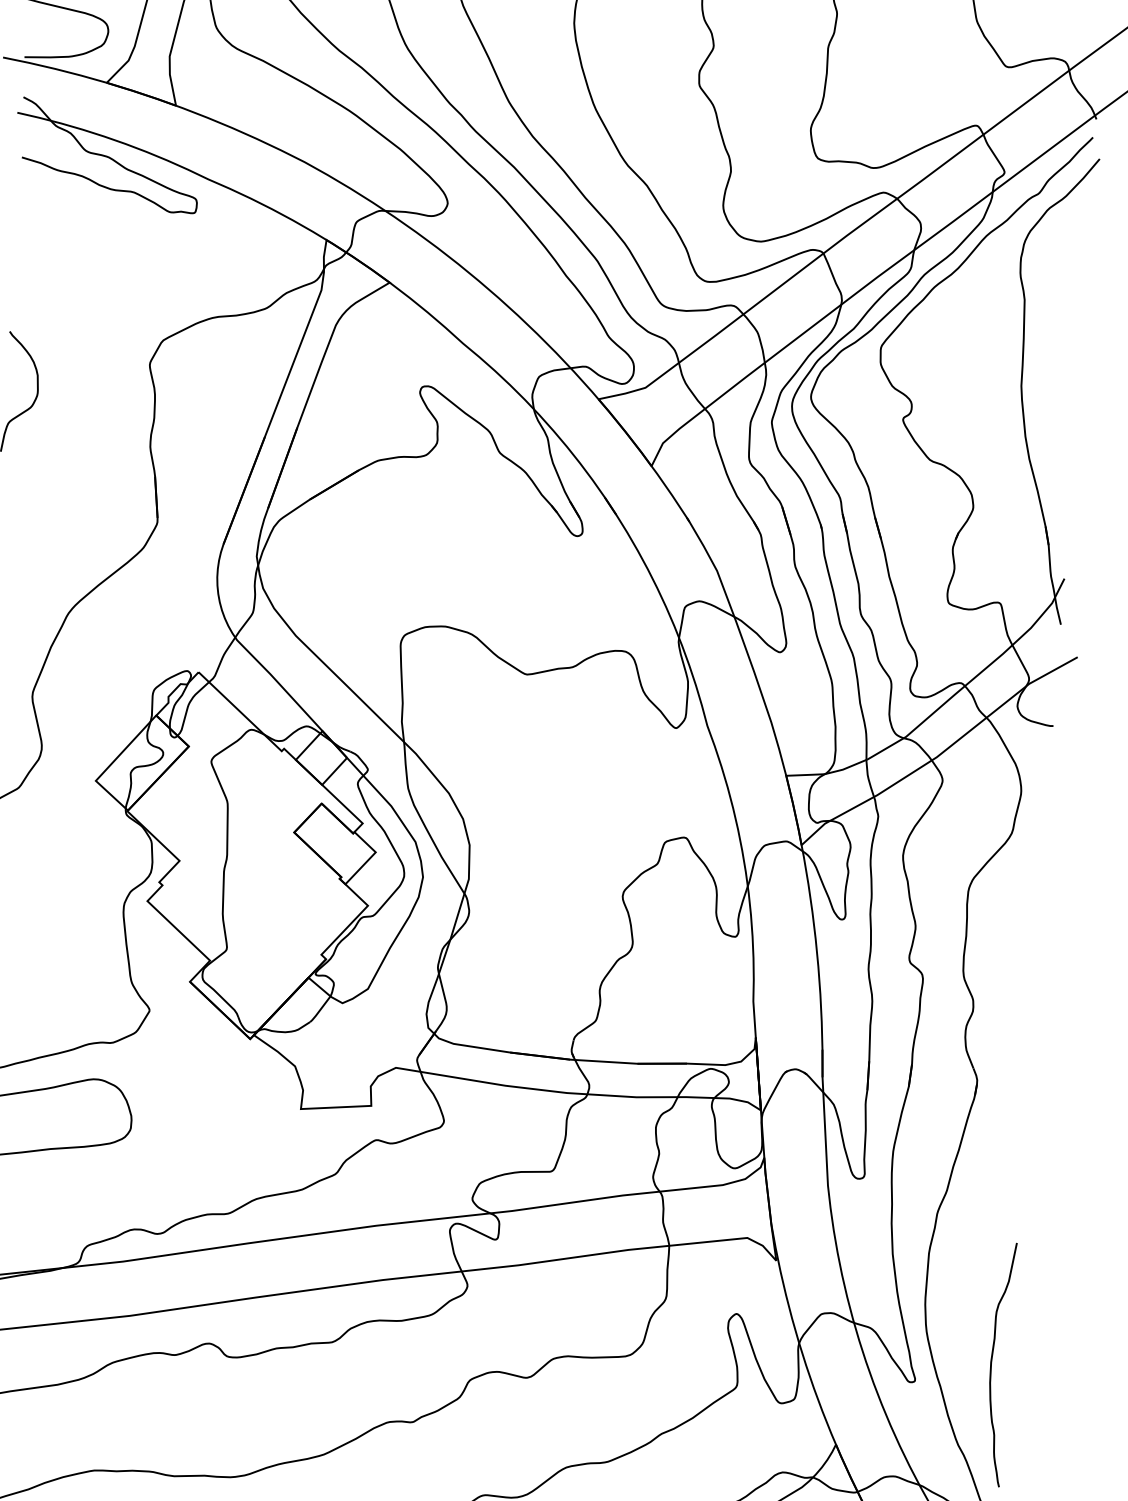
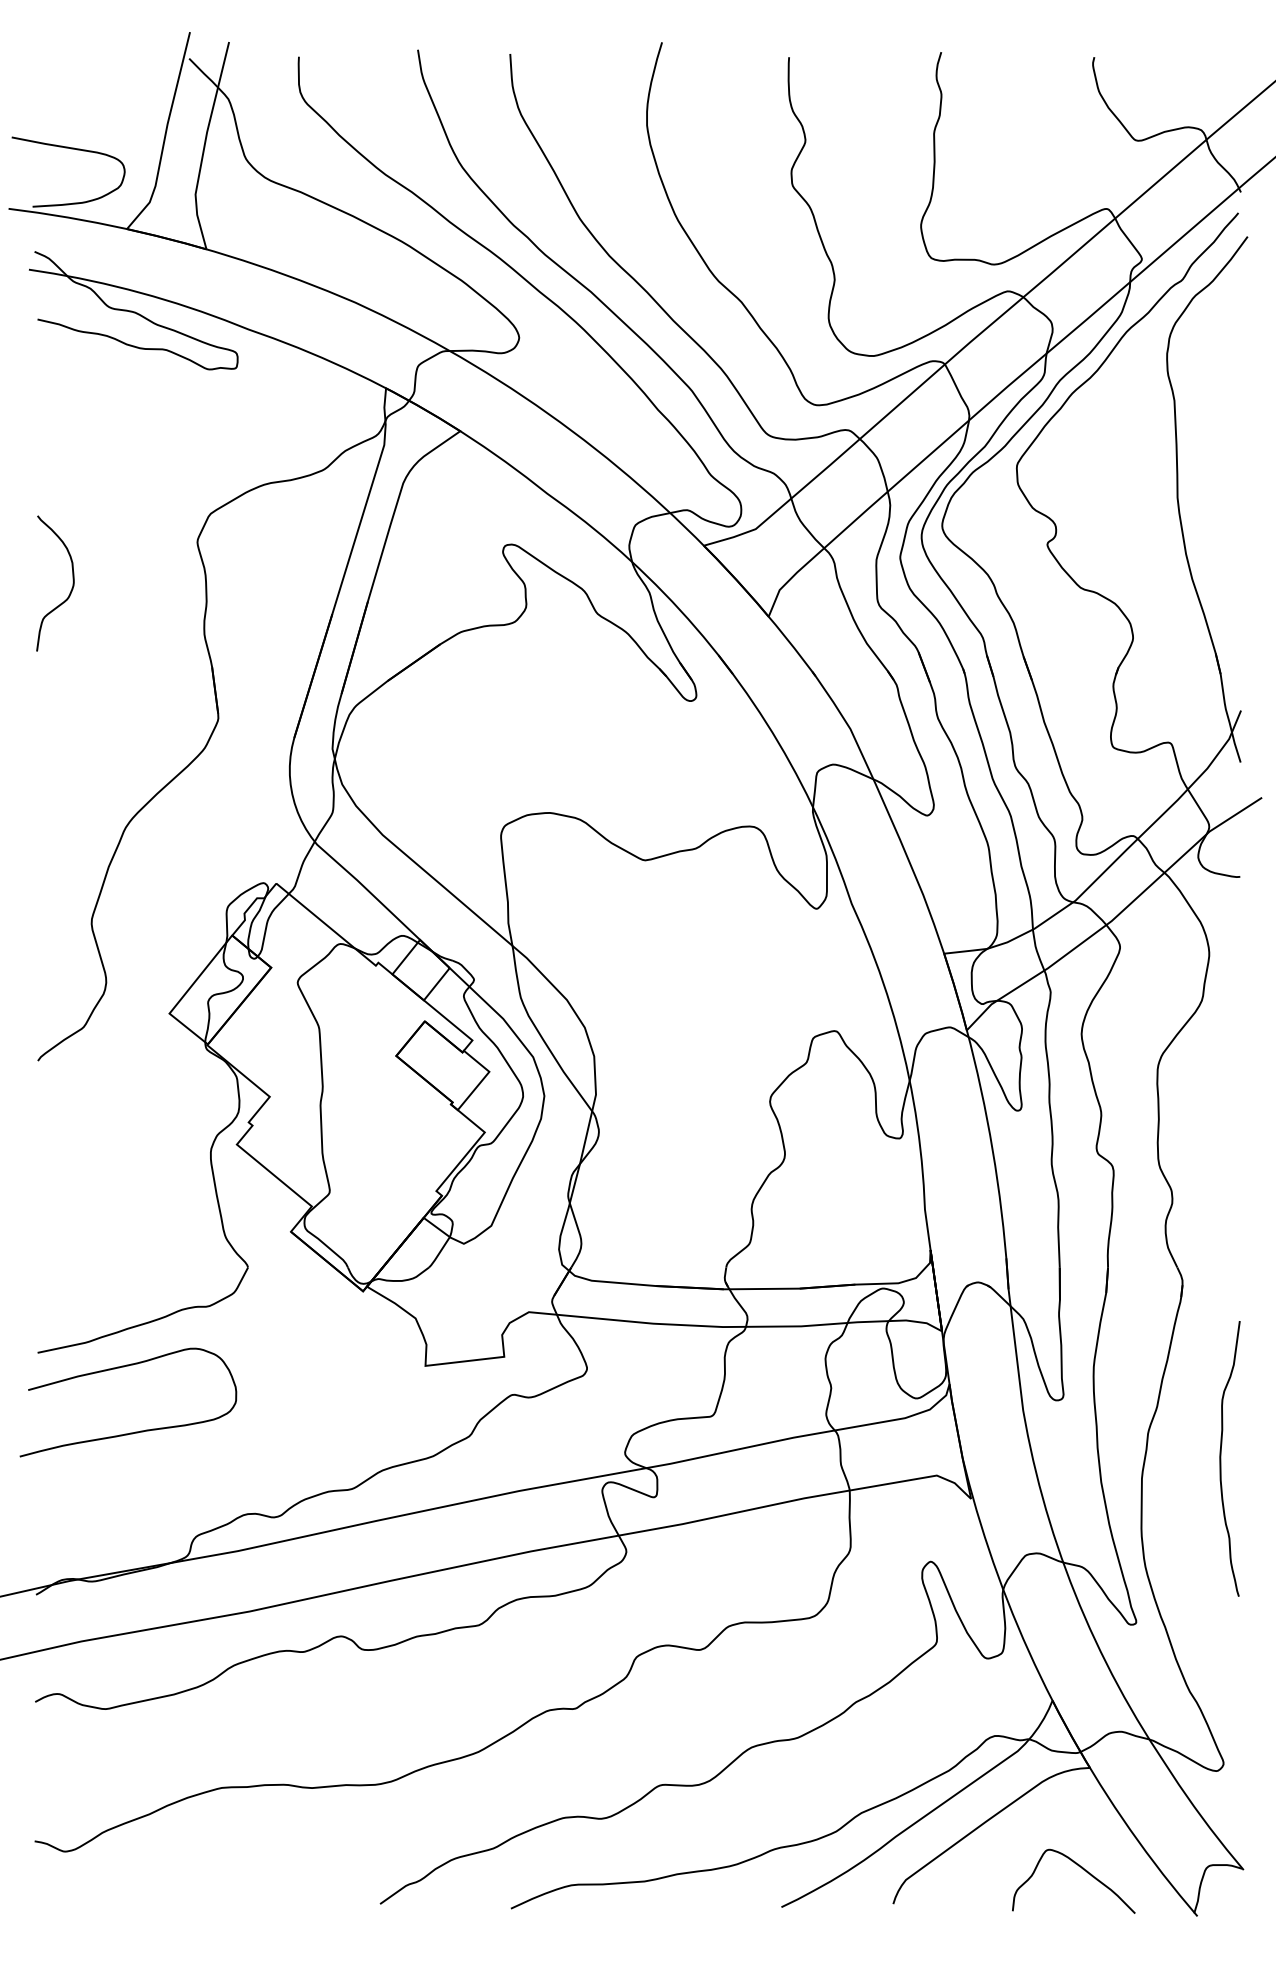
curve: (992, 1363) -> (1221, 1458), moved

